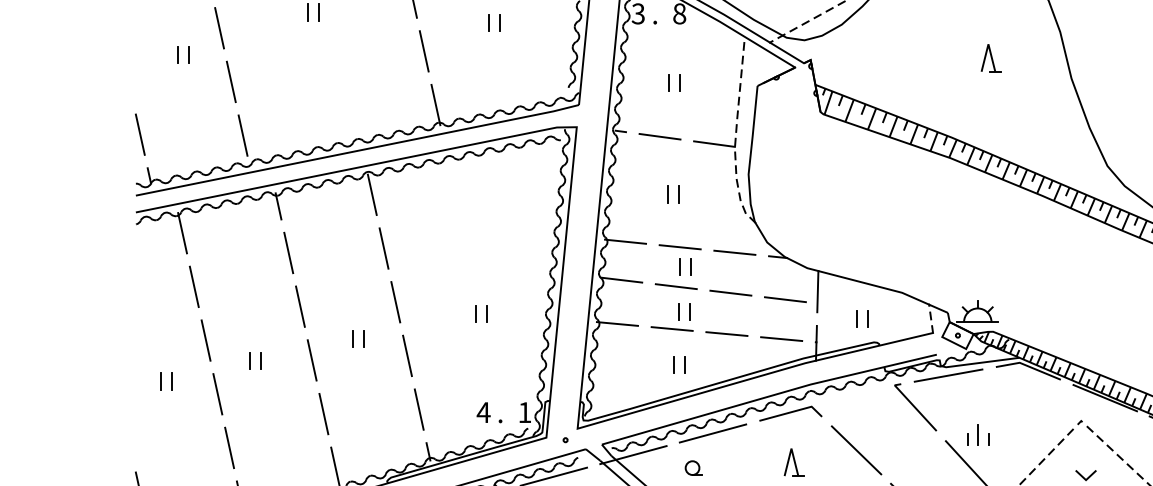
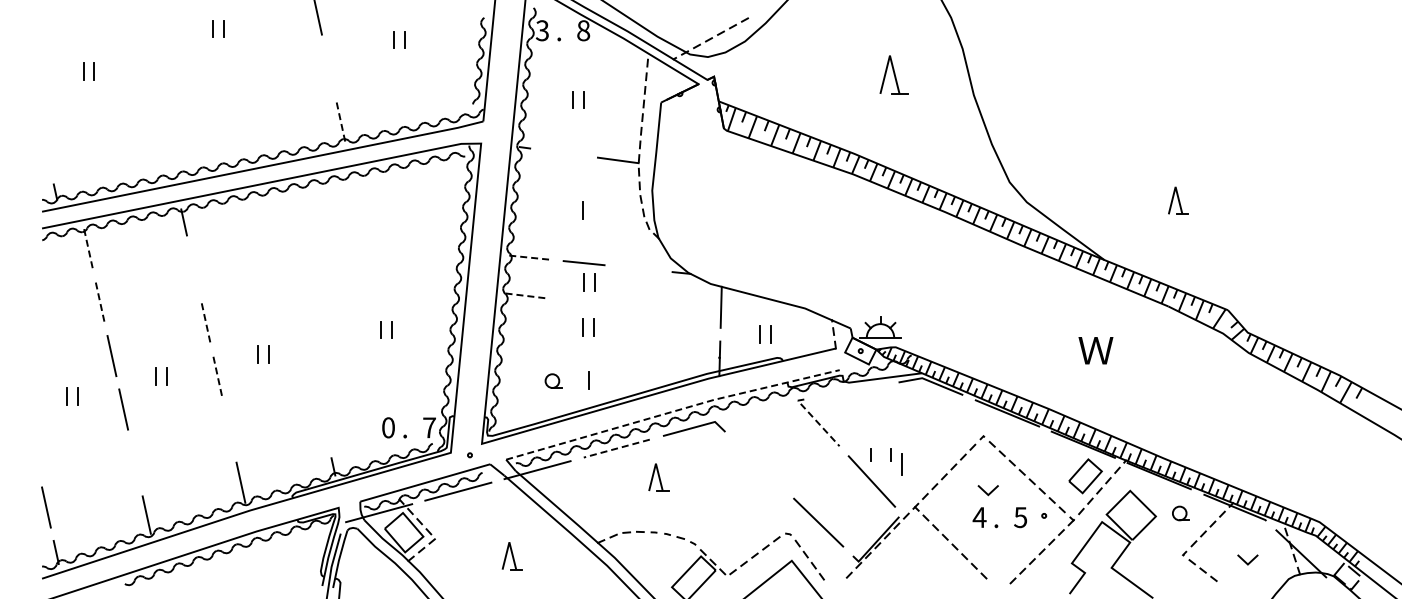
line: (219, 27) -> (125, 44), removed
line: (423, 50) -> (328, 67), removed
part: (990, 57) -> (893, 74), size x1.4
line: (230, 81) -> (136, 98), removed
line: (435, 105) -> (340, 121), solid -> dashed
line: (140, 135) -> (46, 151), removed
line: (242, 135) -> (148, 151), removed
line: (659, 136) -> (563, 152), removed
line: (372, 194) -> (277, 210), removed
line: (667, 194) -> (571, 210), removed
line: (182, 233) -> (88, 249), solid -> dashed
line: (625, 241) -> (529, 257), solid -> dashed
line: (383, 248) -> (288, 264), removed
line: (287, 252) -> (193, 268), removed
line: (734, 252) -> (638, 268), removed
line: (621, 279) -> (525, 295), solid -> dashed
line: (675, 285) -> (579, 301), removed
line: (194, 286) -> (100, 302), solid -> dashed
line: (730, 292) -> (634, 308), removed
line: (784, 298) -> (688, 314), removed
line: (395, 301) -> (300, 317), removed
line: (300, 306) -> (205, 322), solid -> dashed
line: (617, 323) -> (521, 339), removed
line: (671, 328) -> (575, 344), removed
line: (726, 333) -> (630, 349), removed
line: (780, 338) -> (684, 354), removed
line: (407, 356) -> (312, 371), removed
line: (312, 360) -> (217, 375), solid -> dashed
line: (673, 365) -> (577, 380), removed
line: (948, 375) -> (851, 390), removed
line: (769, 396) -> (673, 411), solid -> dashed
line: (912, 405) -> (815, 420), solid -> dashed
line: (418, 409) -> (323, 424), removed
text: (483, 412) -> (388, 427), 4 -> 0
text: (524, 412) -> (429, 427), 1 -> 7
line: (323, 414) -> (228, 429), removed
line: (712, 433) -> (616, 448), solid -> dashed
line: (977, 435) -> (901, 464), moved
line: (228, 447) -> (134, 462), removed
line: (856, 450) -> (759, 465), removed
part: (794, 462) -> (658, 477), moved
part: (693, 467) -> (553, 380), moved

